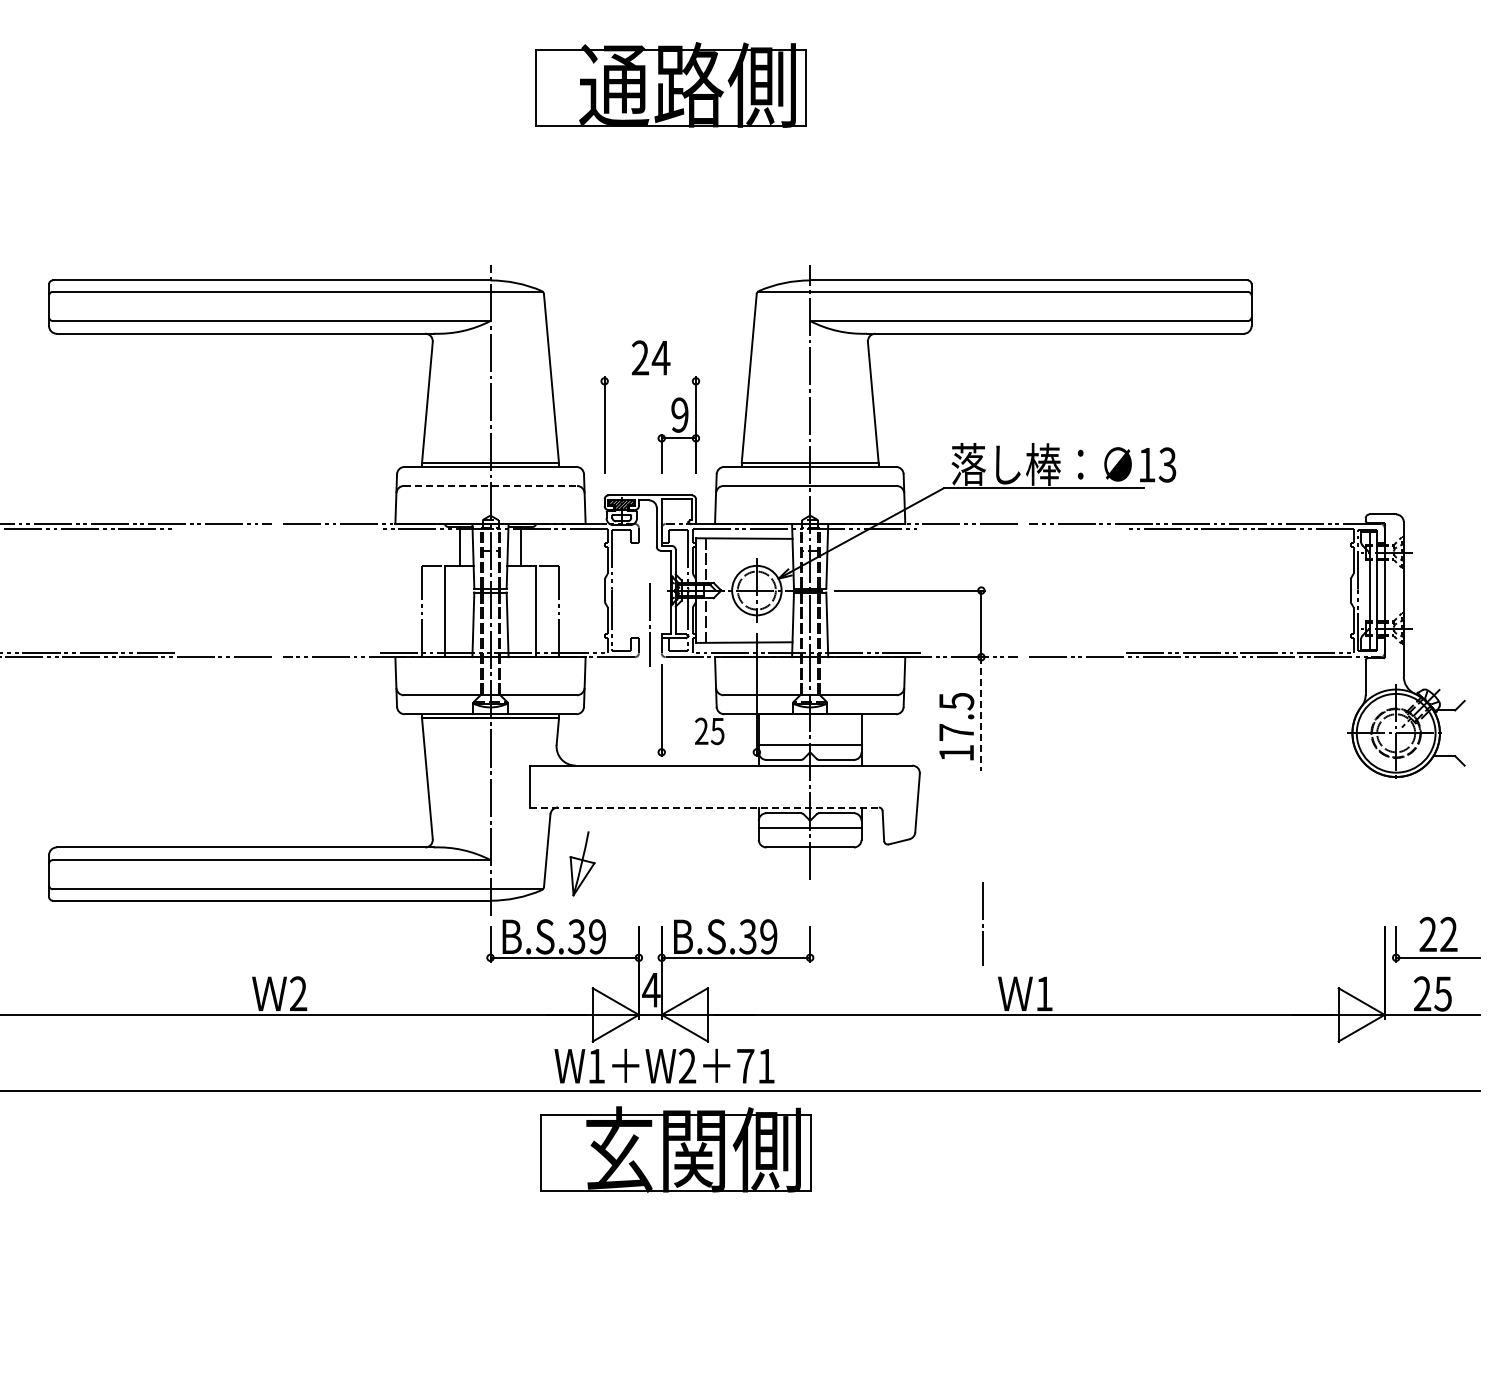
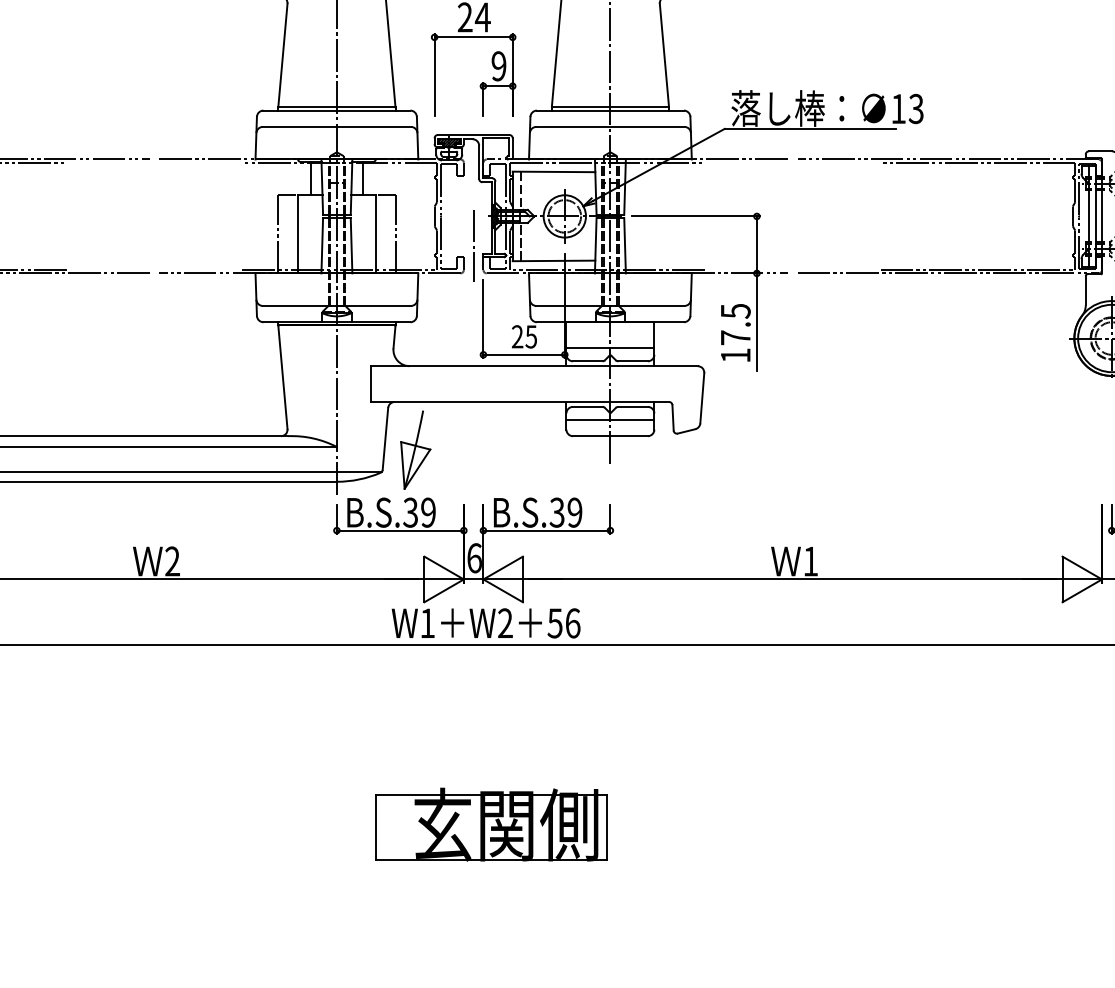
line: (649, 381) -> (472, 37), added
line: (490, 485) -> (336, 126), dashed -> solid
line: (981, 714) -> (757, 322), dashed -> solid
line: (708, 752) -> (523, 354), added
line: (705, 807) -> (520, 402), dashed -> solid
part: (582, 863) -> (415, 449), size x1.43
line: (982, 924) -> (757, 502), removed
text: (651, 989) -> (474, 557), 4 -> 6
text: (755, 1065) -> (563, 622), 71 -> 56
part: (675, 1149) -> (490, 824), moved

